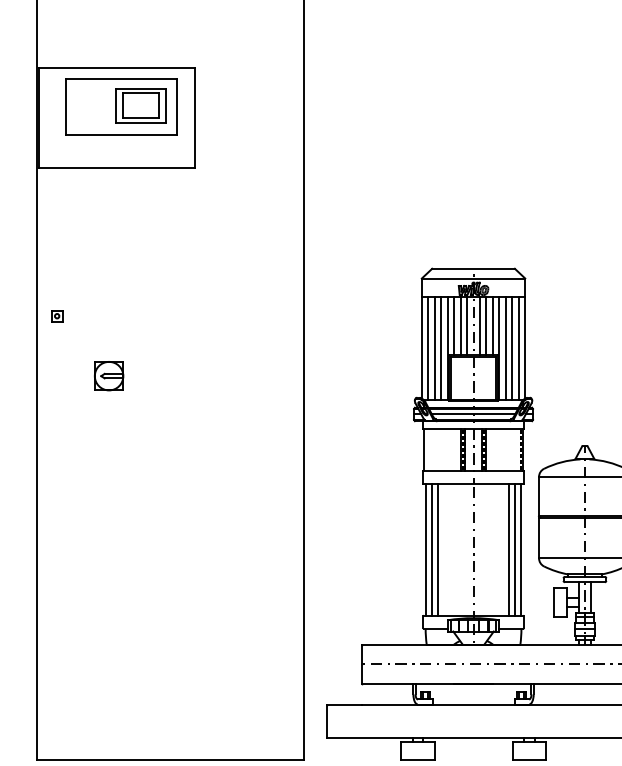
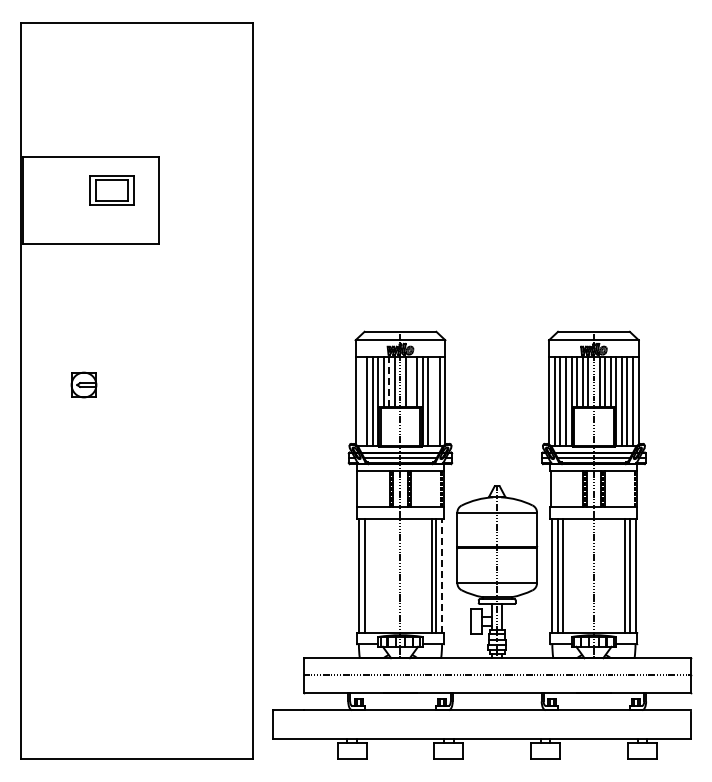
part: (121, 107) -> (94, 191), removed
part: (56, 315) -> (38, 372), removed
line: (460, 326) -> (389, 381), solid -> dashed
line: (486, 326) -> (411, 381), removed
line: (428, 347) -> (361, 400), removed
line: (512, 347) -> (434, 400), removed
part: (108, 375) -> (83, 384), moved
line: (437, 549) -> (369, 575), removed
line: (521, 549) -> (442, 575), solid -> dashed

